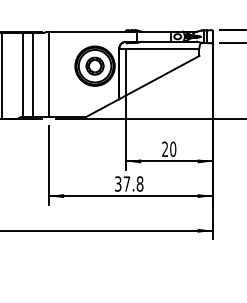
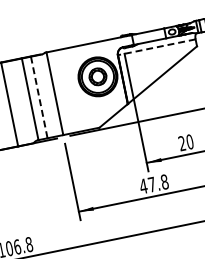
line: (158, 48) -> (155, 47), solid -> dashed
line: (32, 75) -> (39, 98), solid -> dashed
text: (117, 183) -> (142, 186), 37.8 -> 47.8

